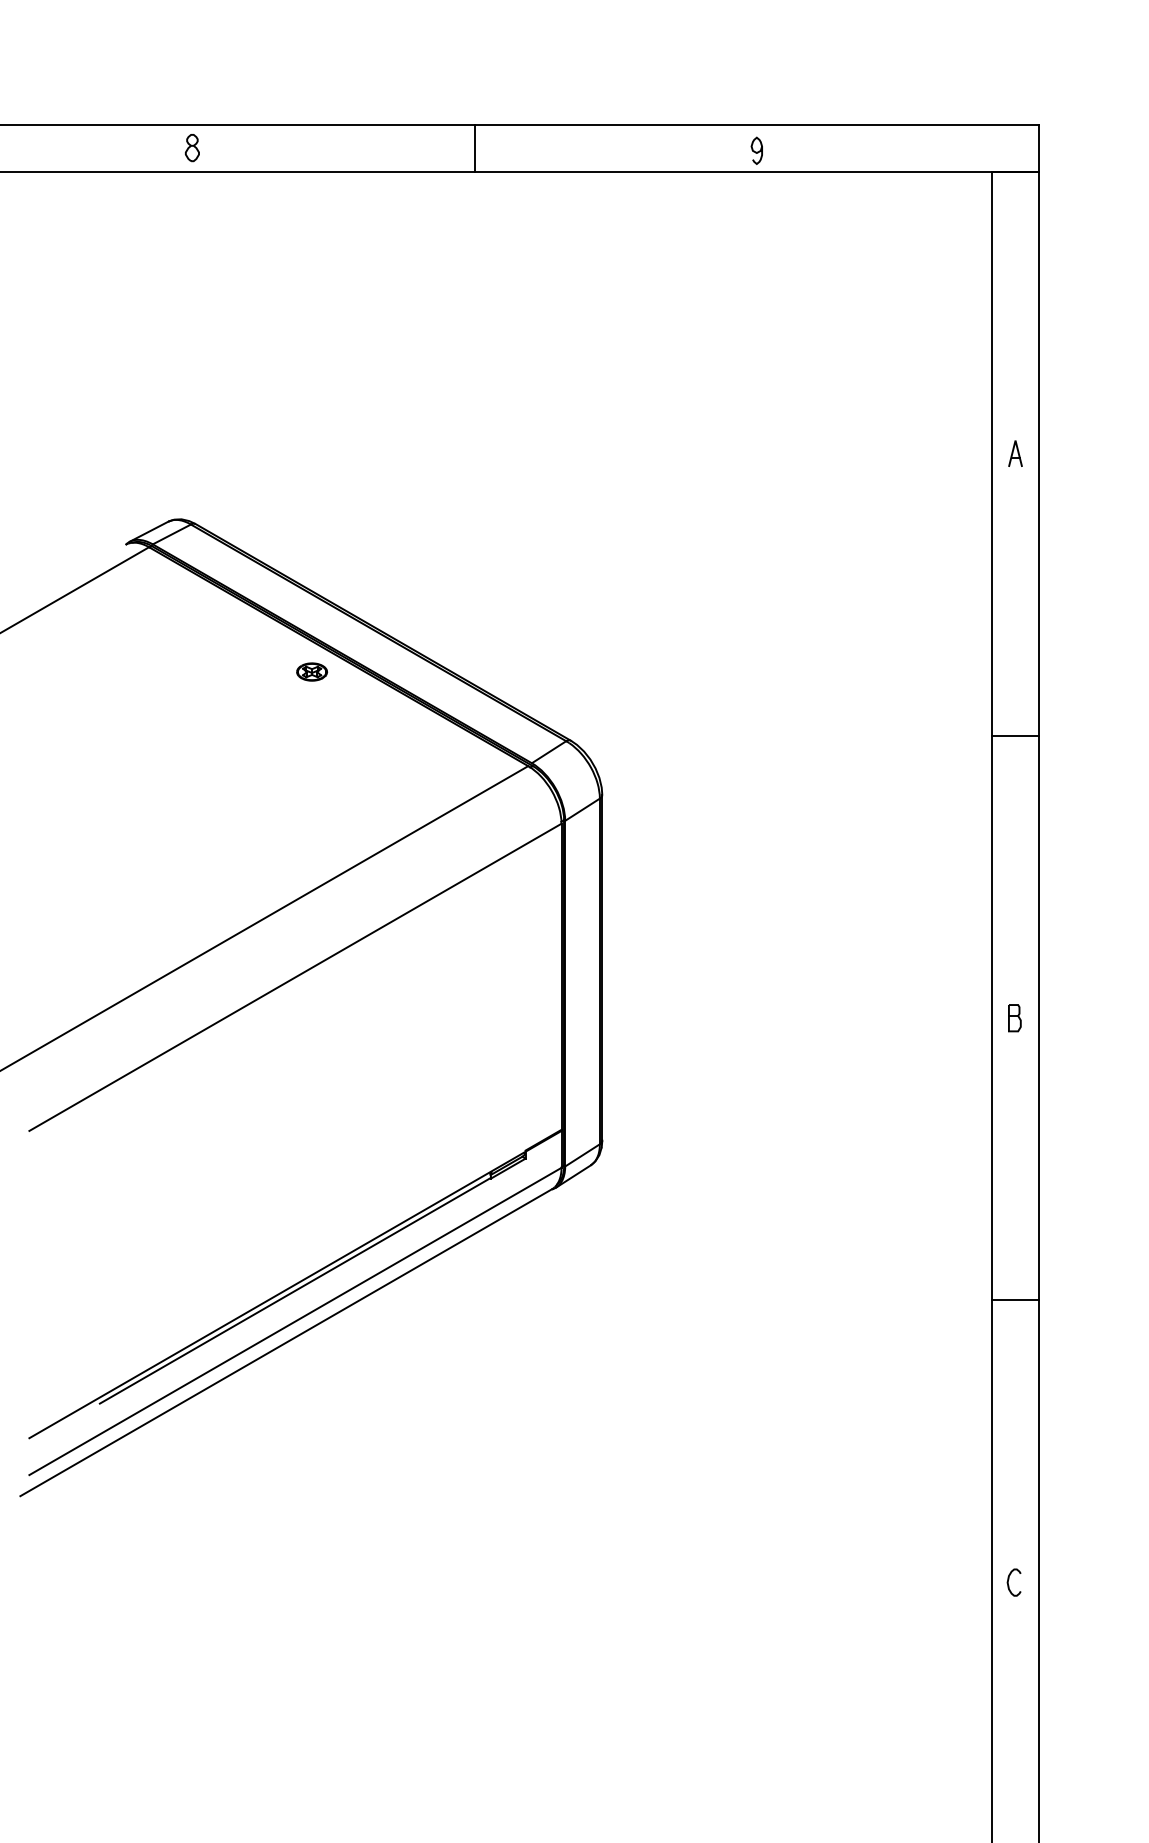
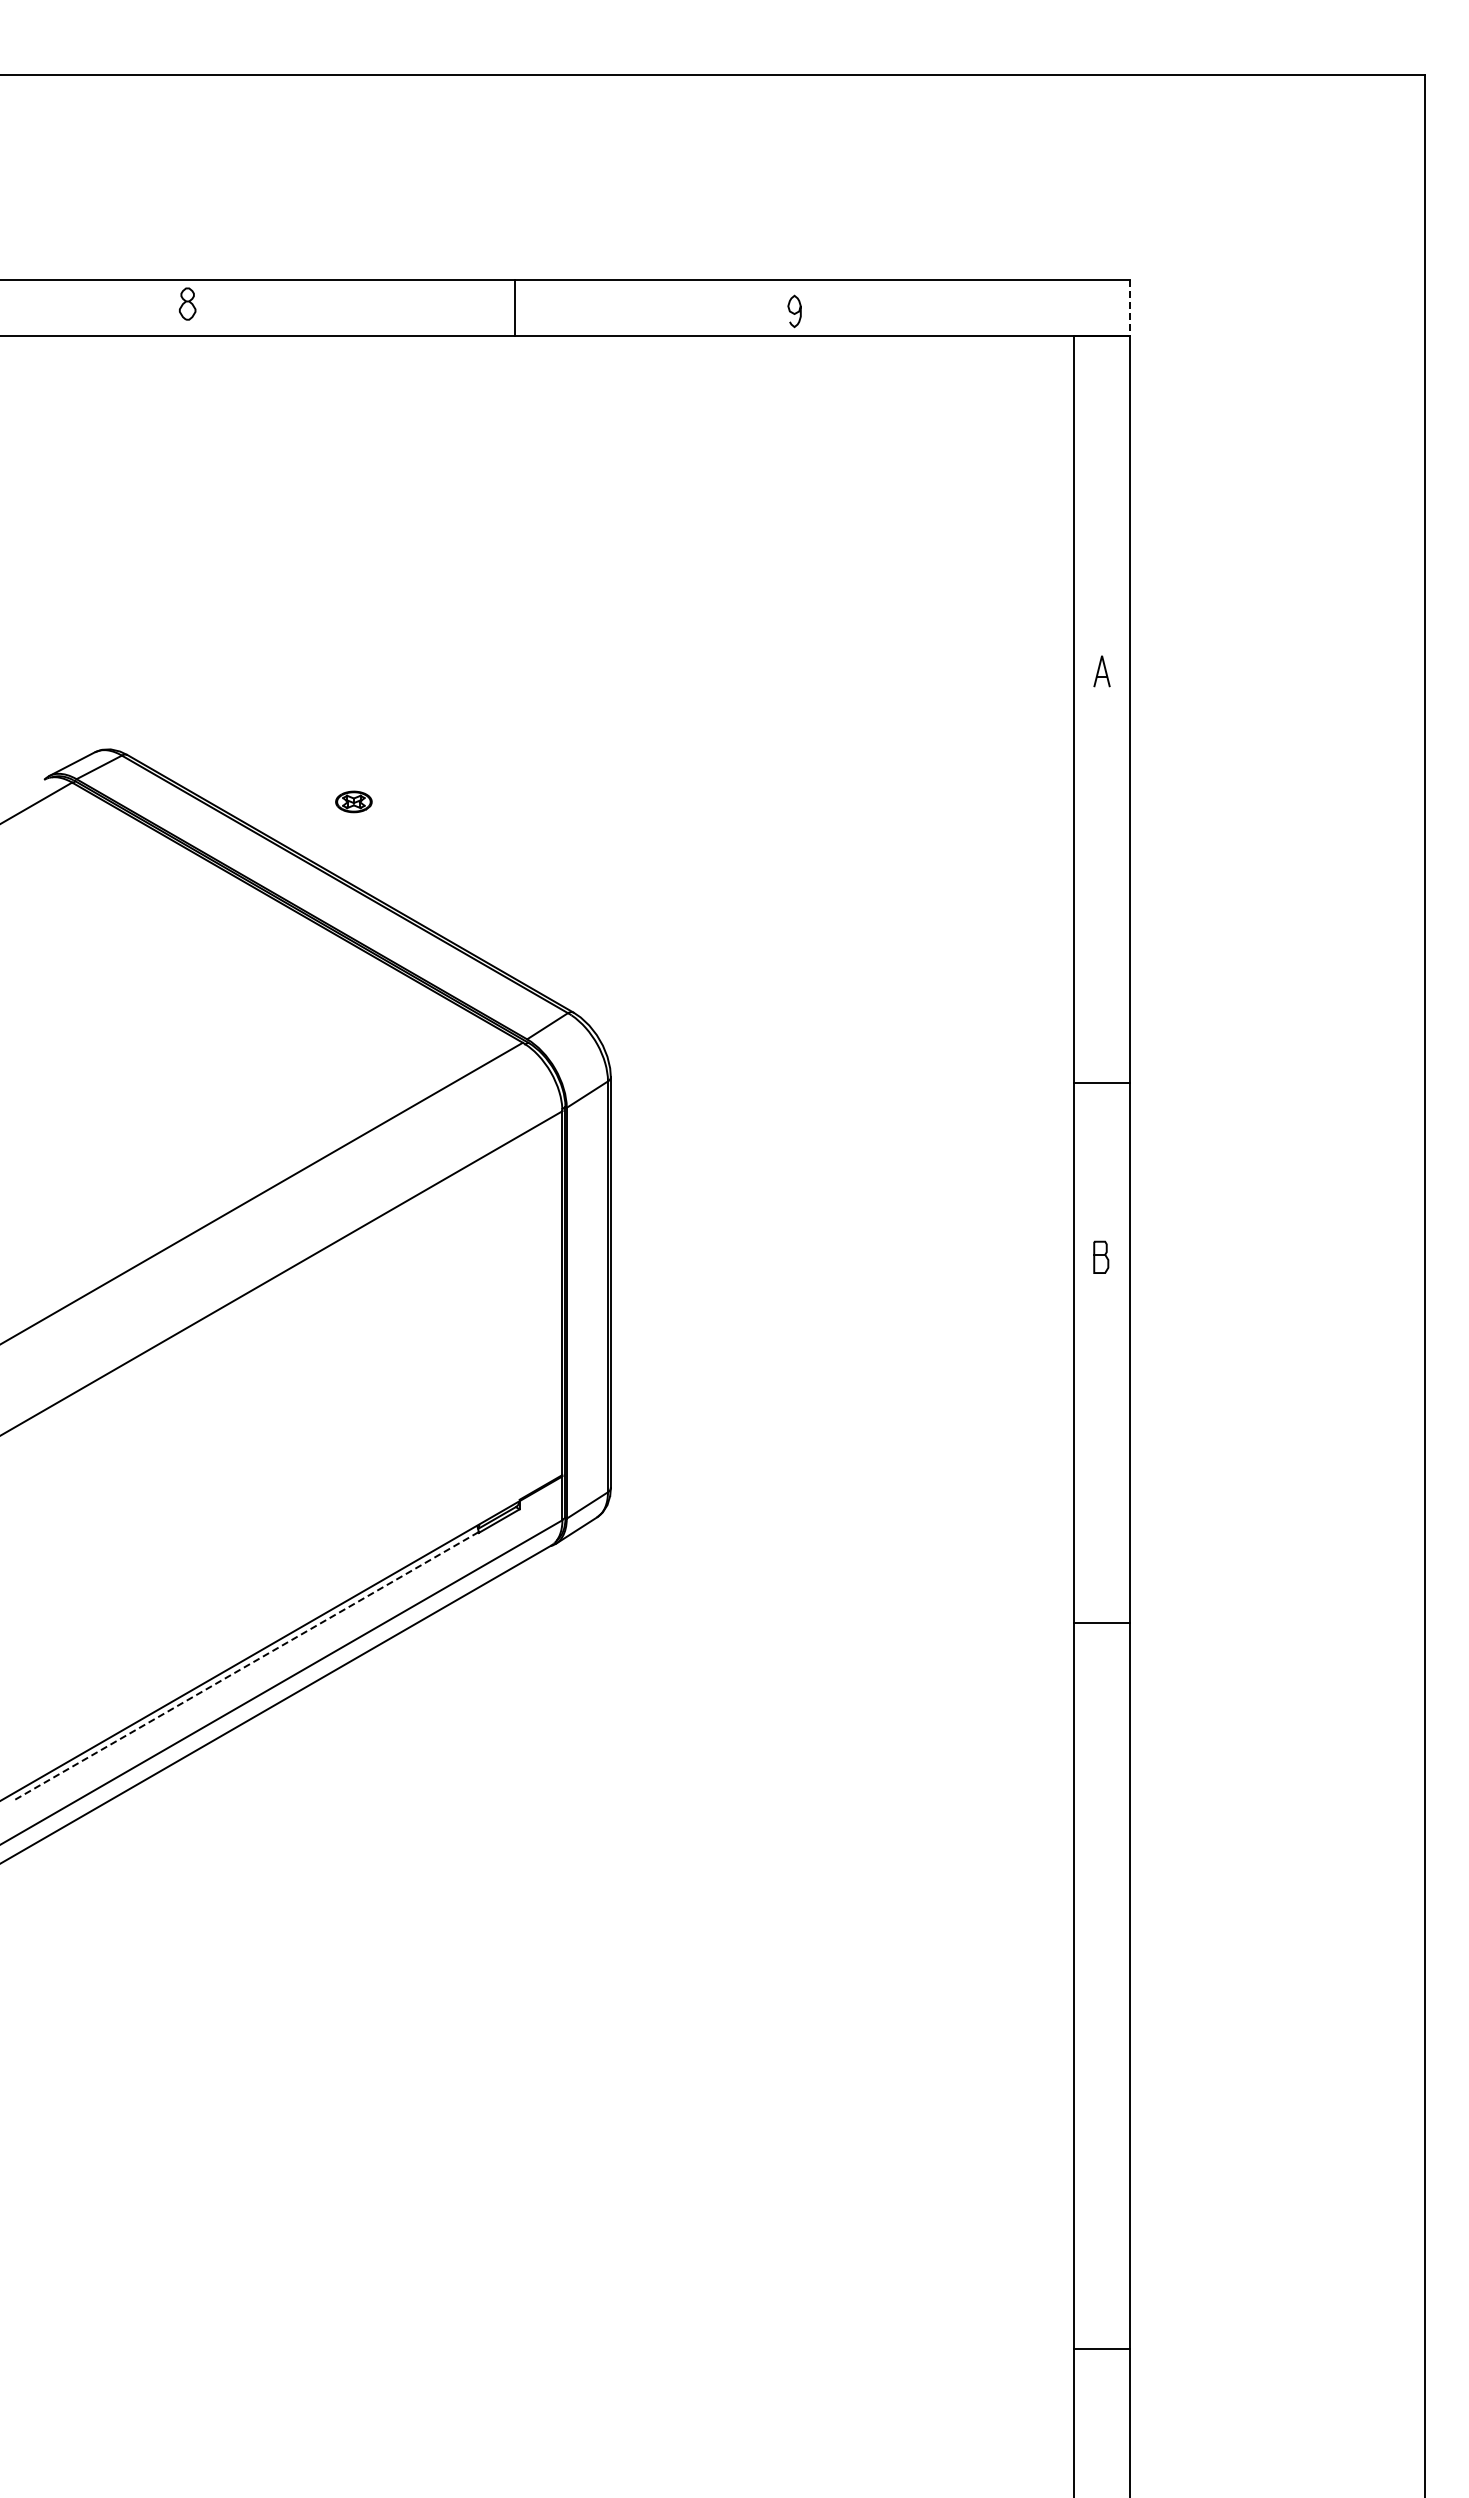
part: (192, 147) -> (187, 303), moved
line: (474, 148) -> (515, 308), moved
line: (1039, 148) -> (1130, 308), solid -> dashed
part: (311, 671) -> (353, 801), moved
line: (1015, 735) -> (1102, 1082), moved
part: (1015, 1017) -> (1101, 1256), moved
line: (294, 1290) -> (245, 1666), solid -> dashed
line: (1015, 1300) -> (1102, 1622), moved
curve: (1009, 1580) -> (1094, 2010), removed

